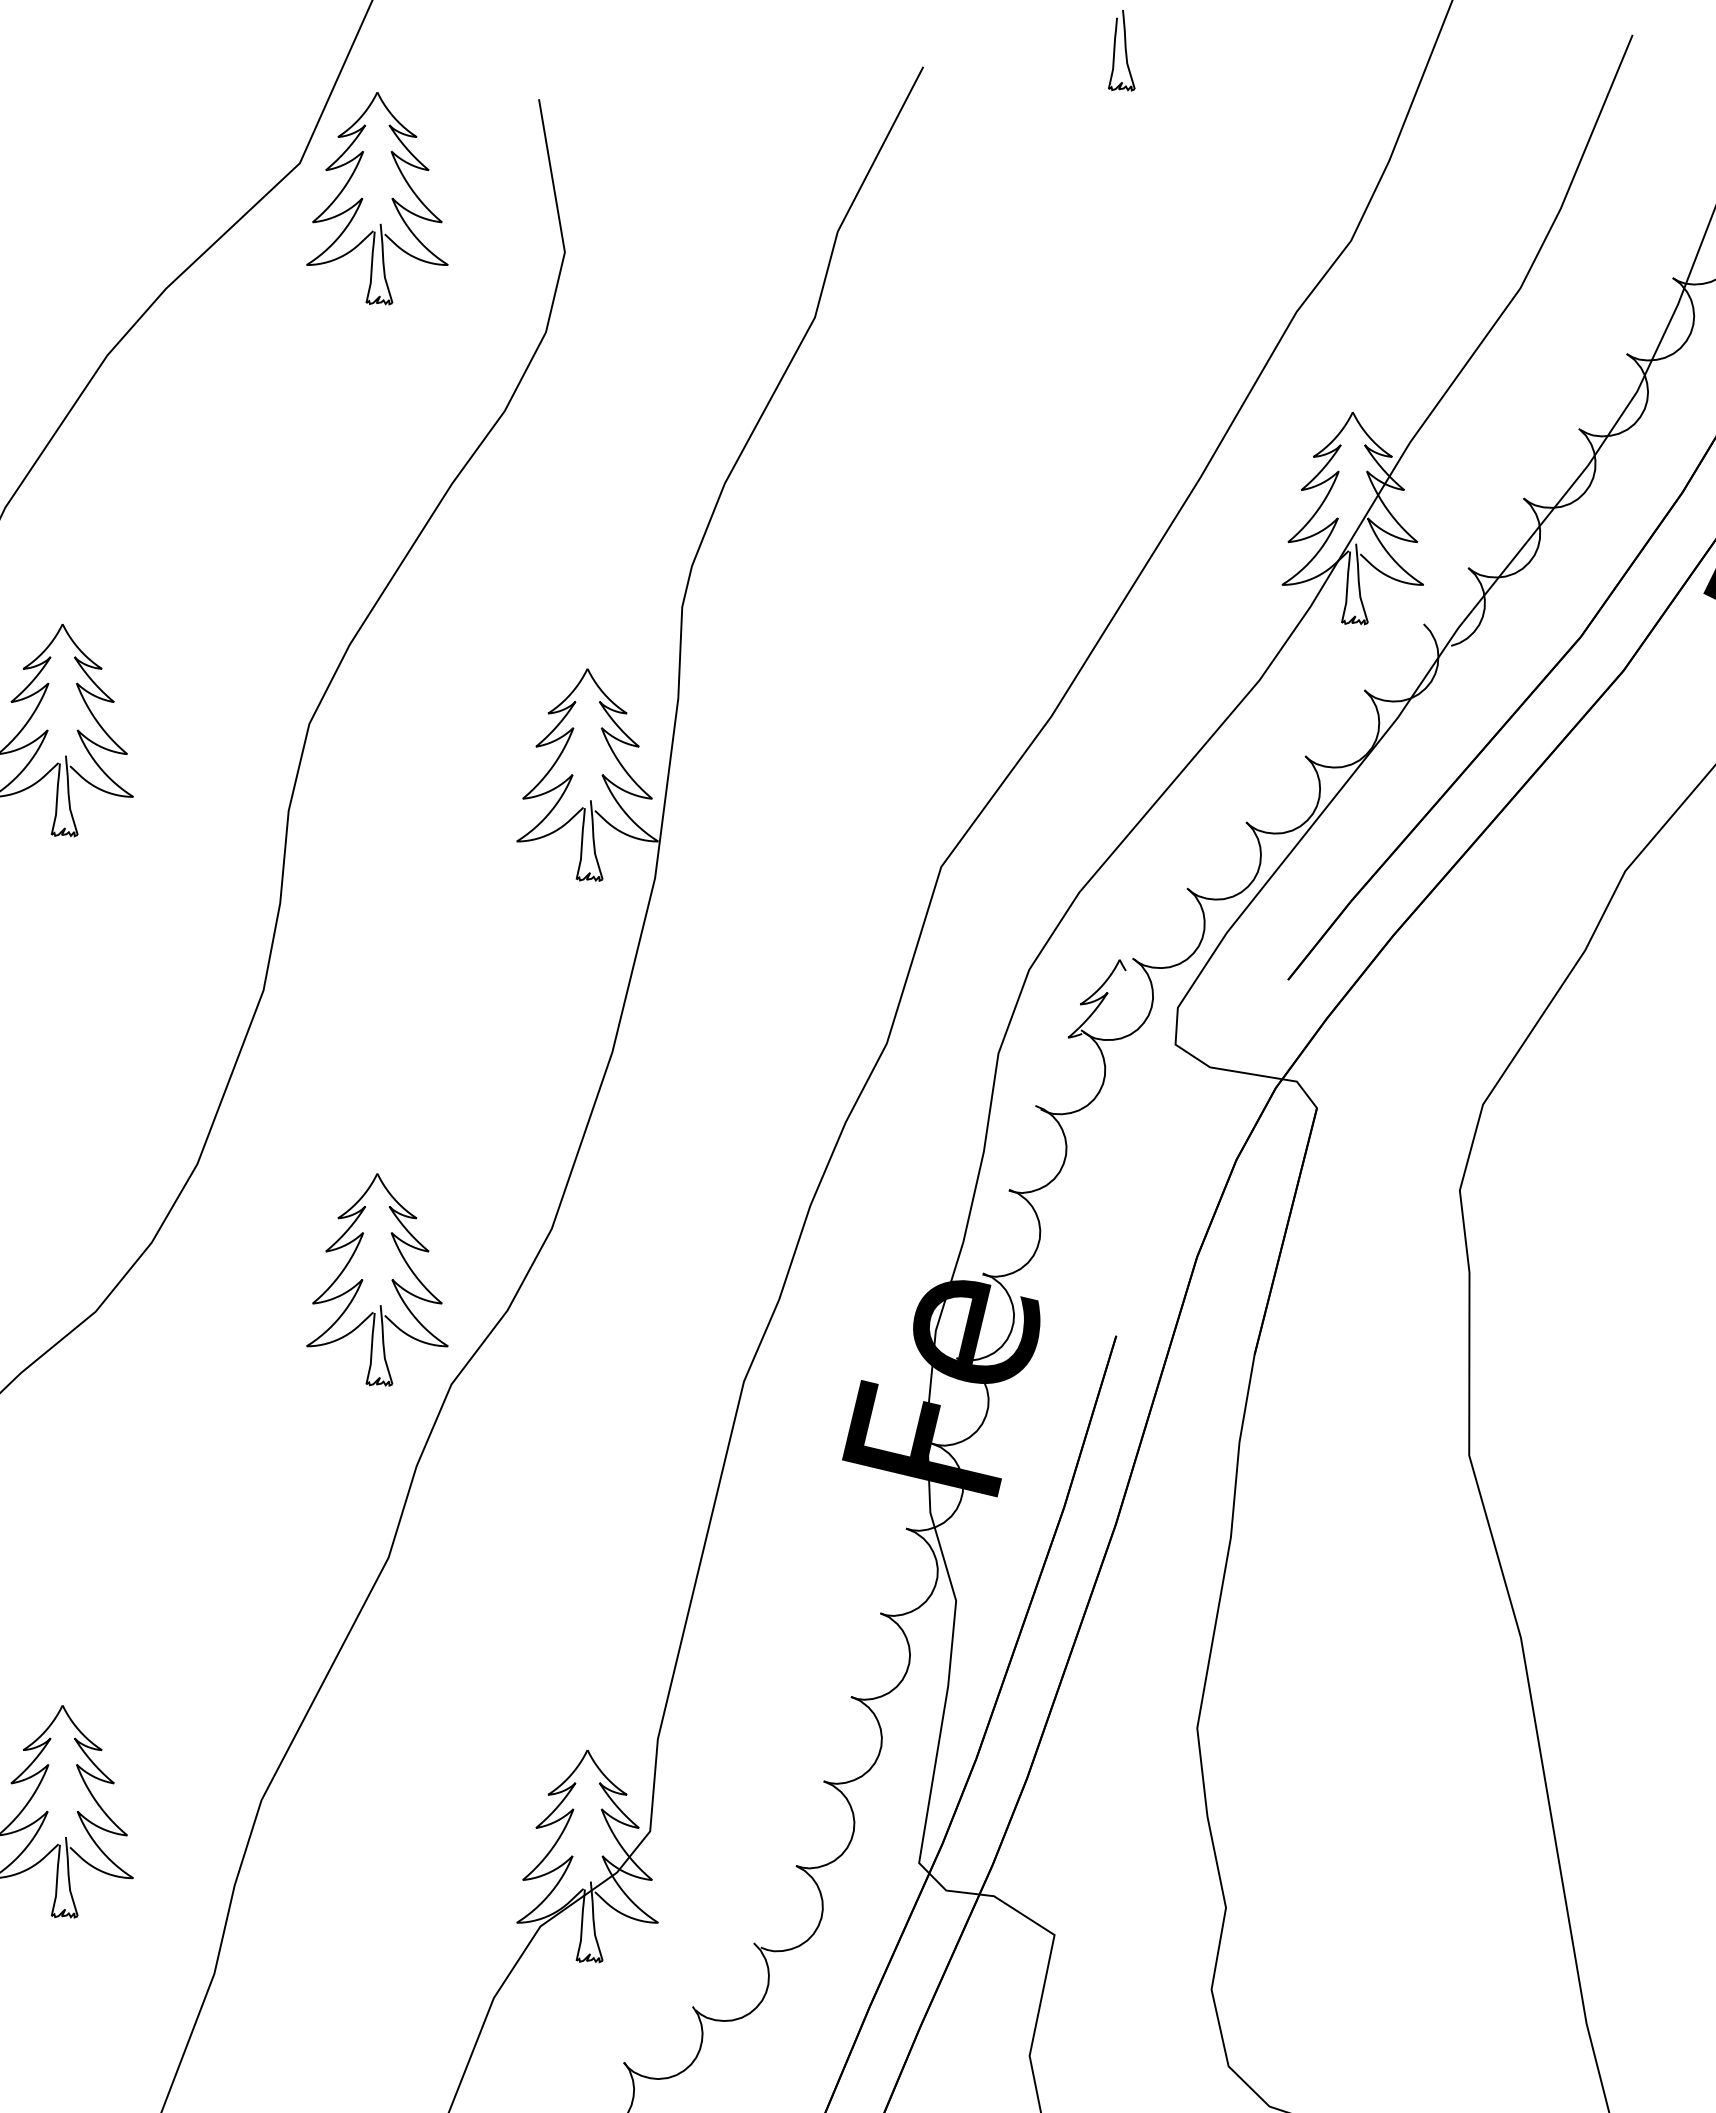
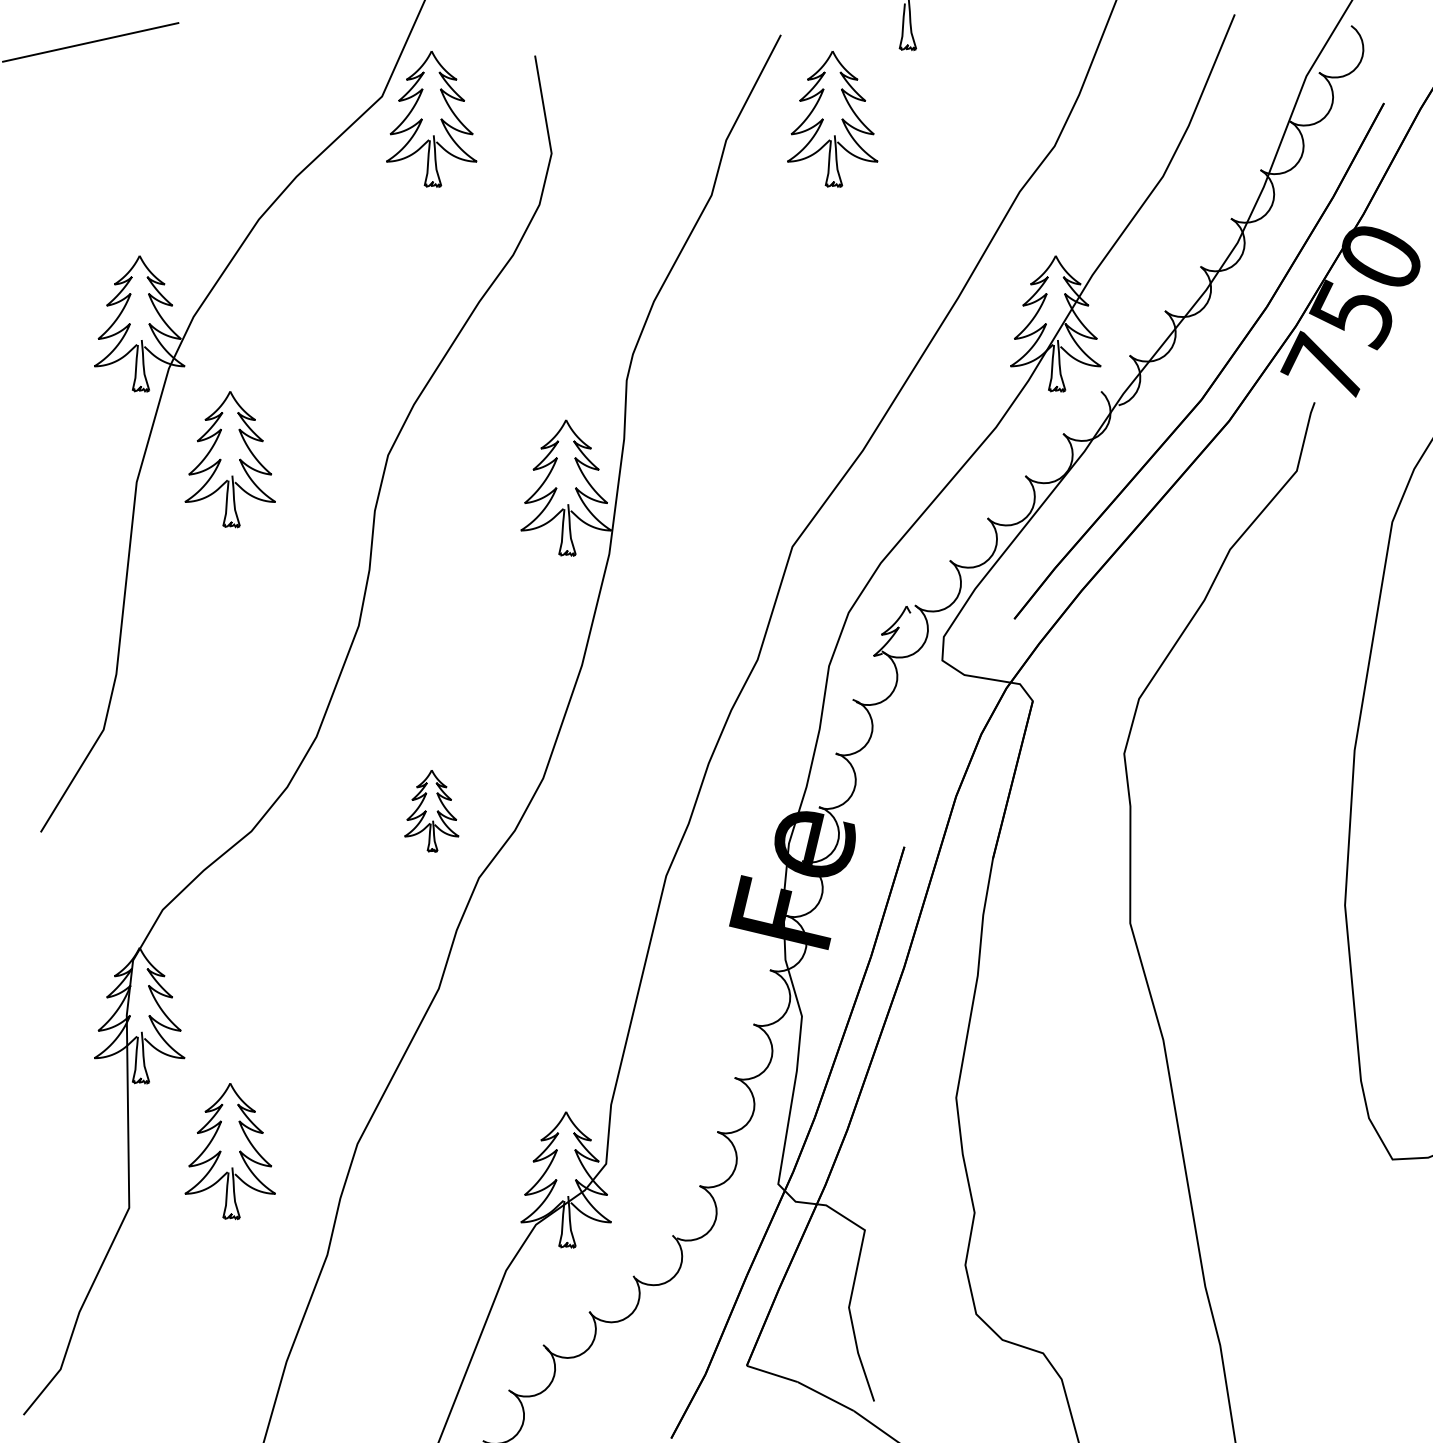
part: (1003, 199) -> (832, 119), added
part: (377, 1279) -> (431, 810), size x0.6

